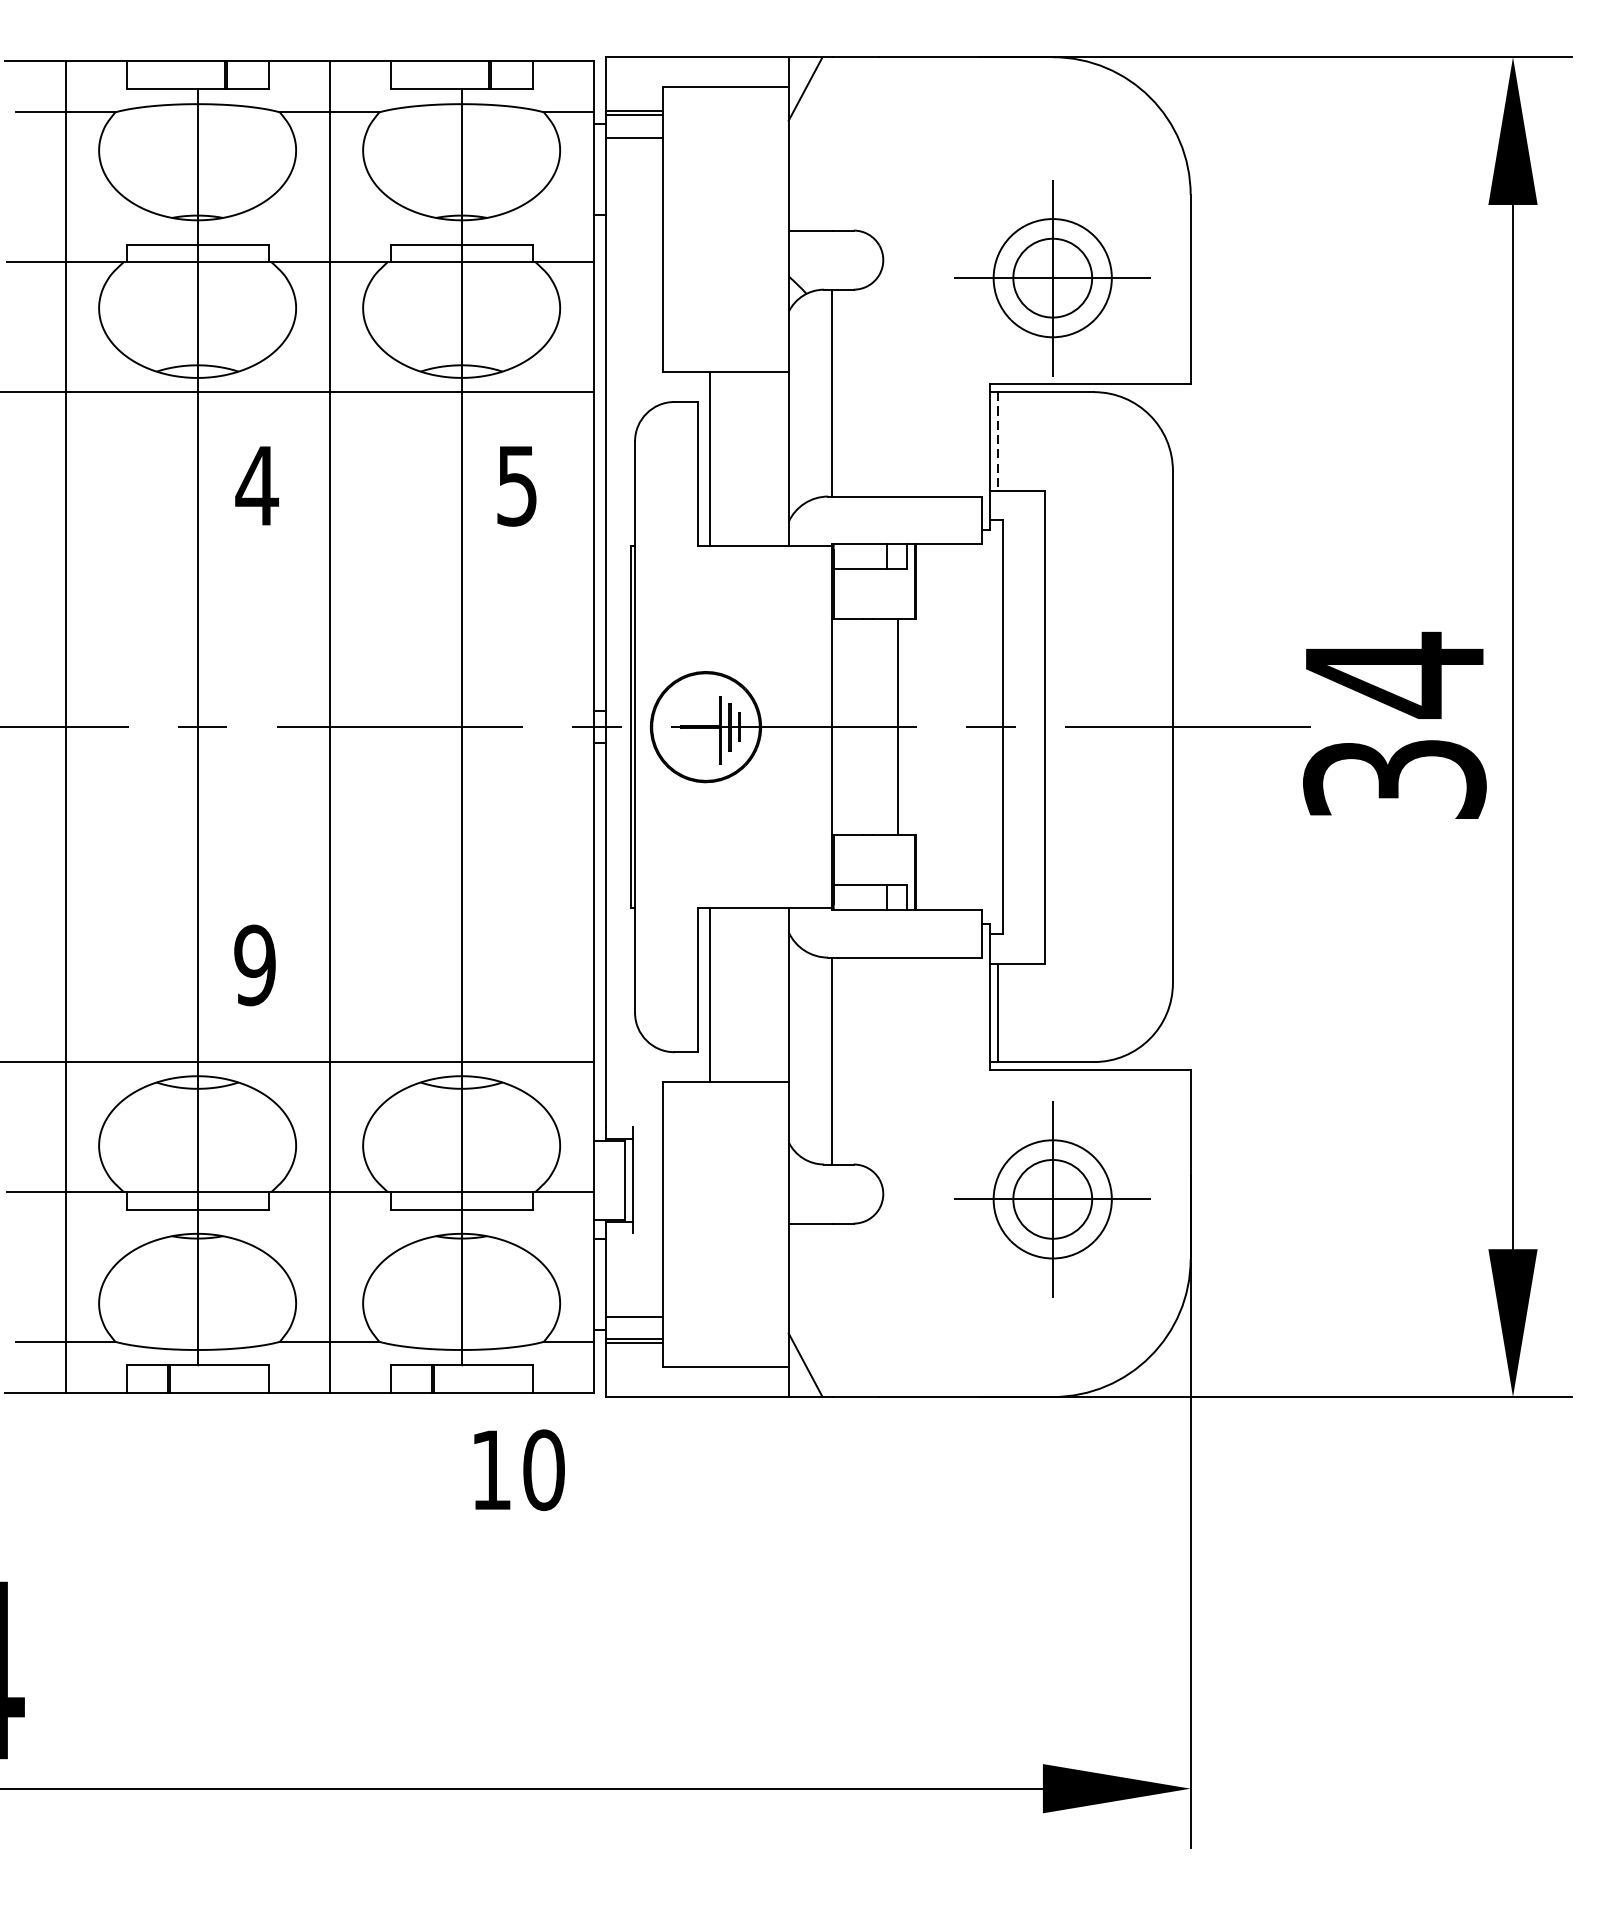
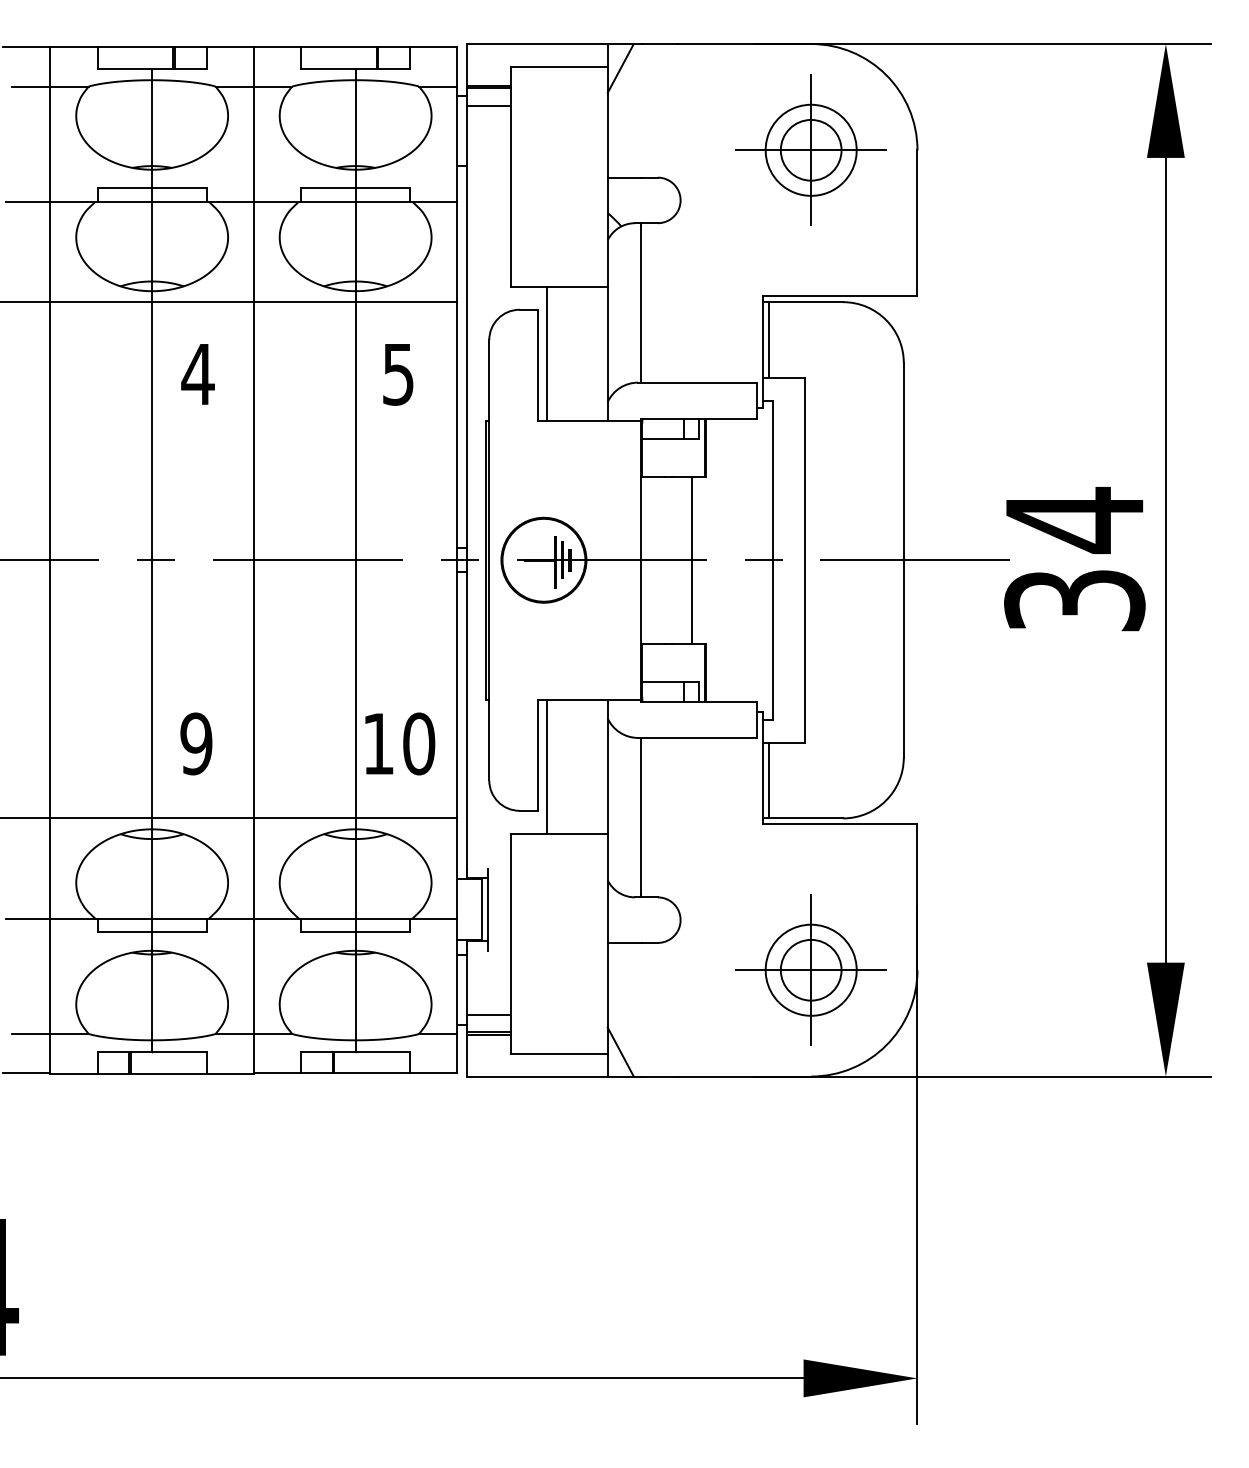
part: (1051, 277) -> (810, 149), moved
line: (997, 441) -> (768, 340), dashed -> solid
part: (1051, 1198) -> (810, 969), moved
text: (519, 1469) -> (400, 743), moved

